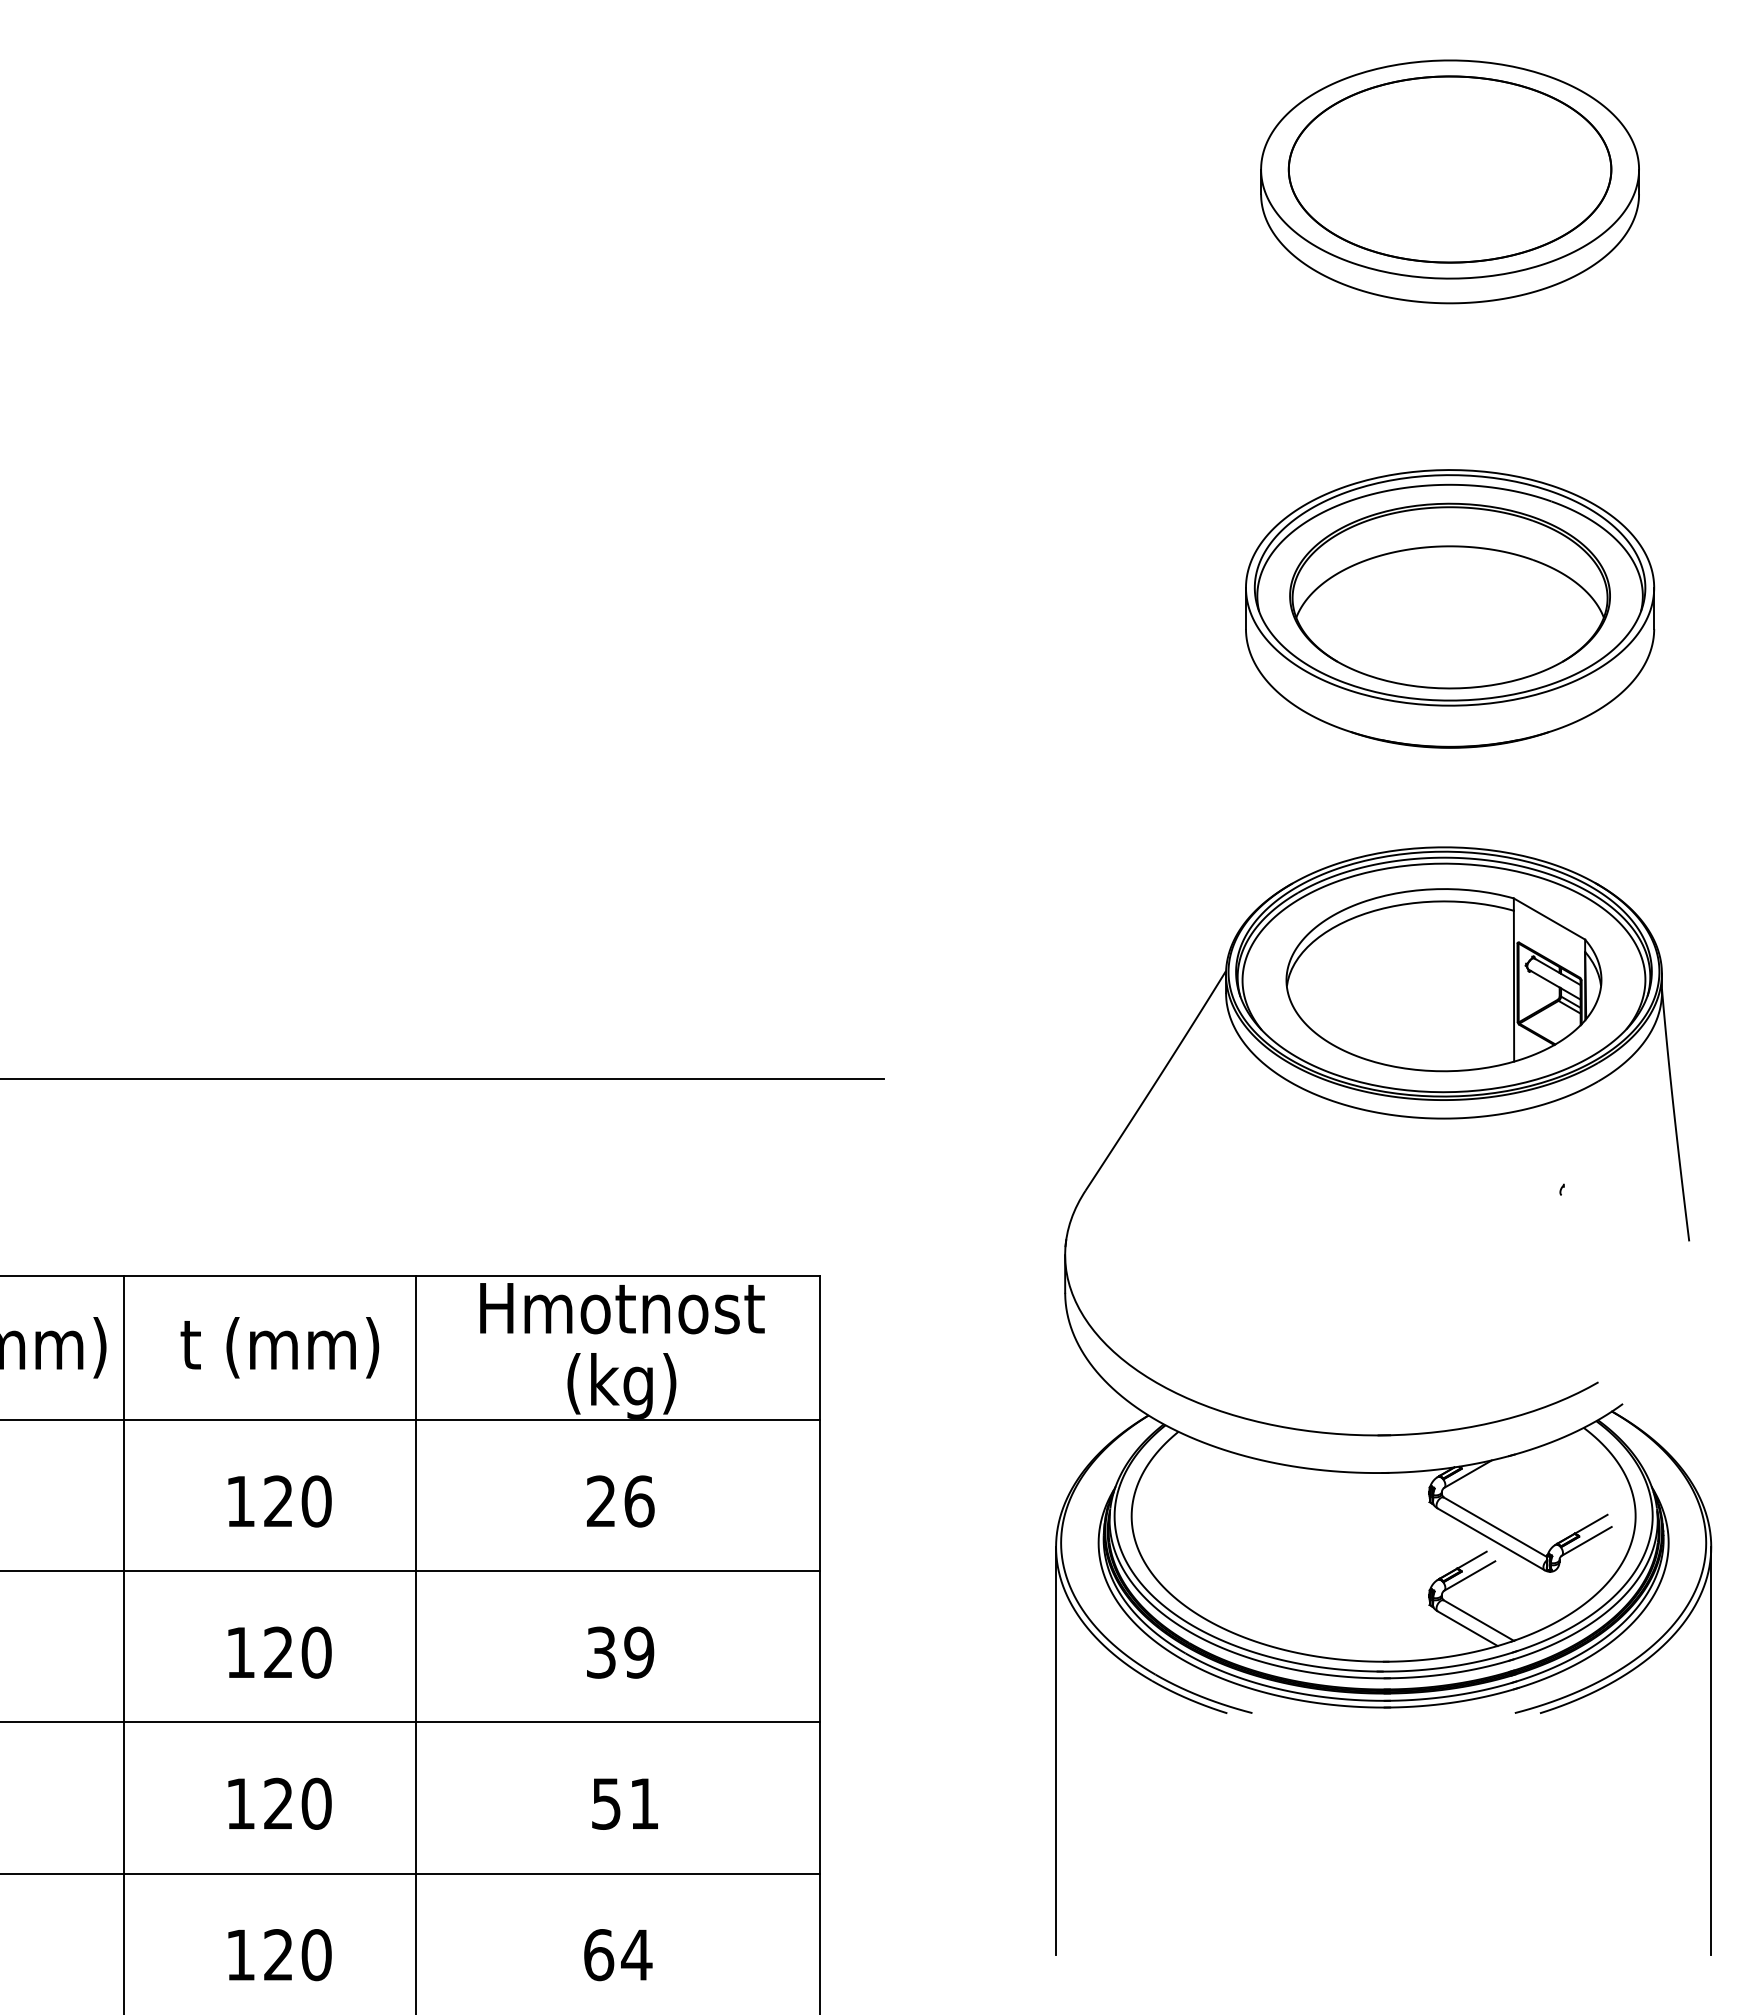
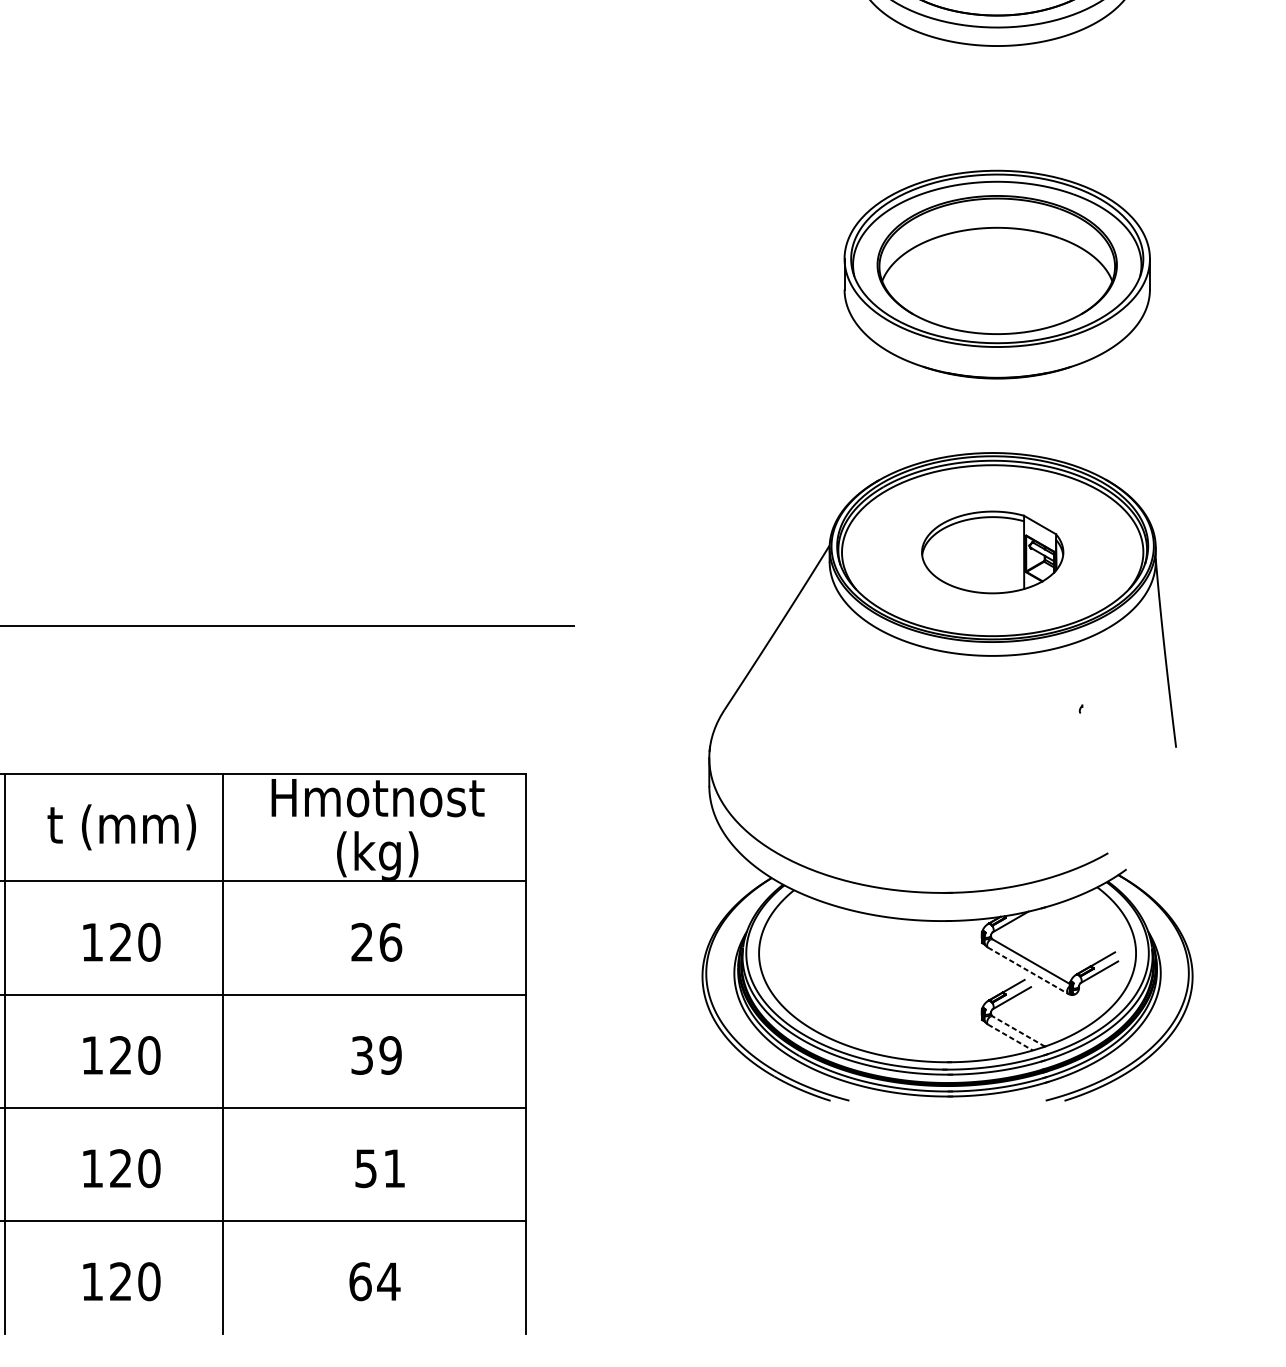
part: (1443, 980) -> (992, 552), size x0.6
line: (1491, 1539) -> (1028, 970), solid -> dashed
line: (1478, 1620) -> (1018, 1031), solid -> dashed
line: (1467, 1628) -> (1010, 1037), solid -> dashed
line: (1056, 1750) -> (702, 1128), removed
line: (1711, 1750) -> (1192, 1128), removed

